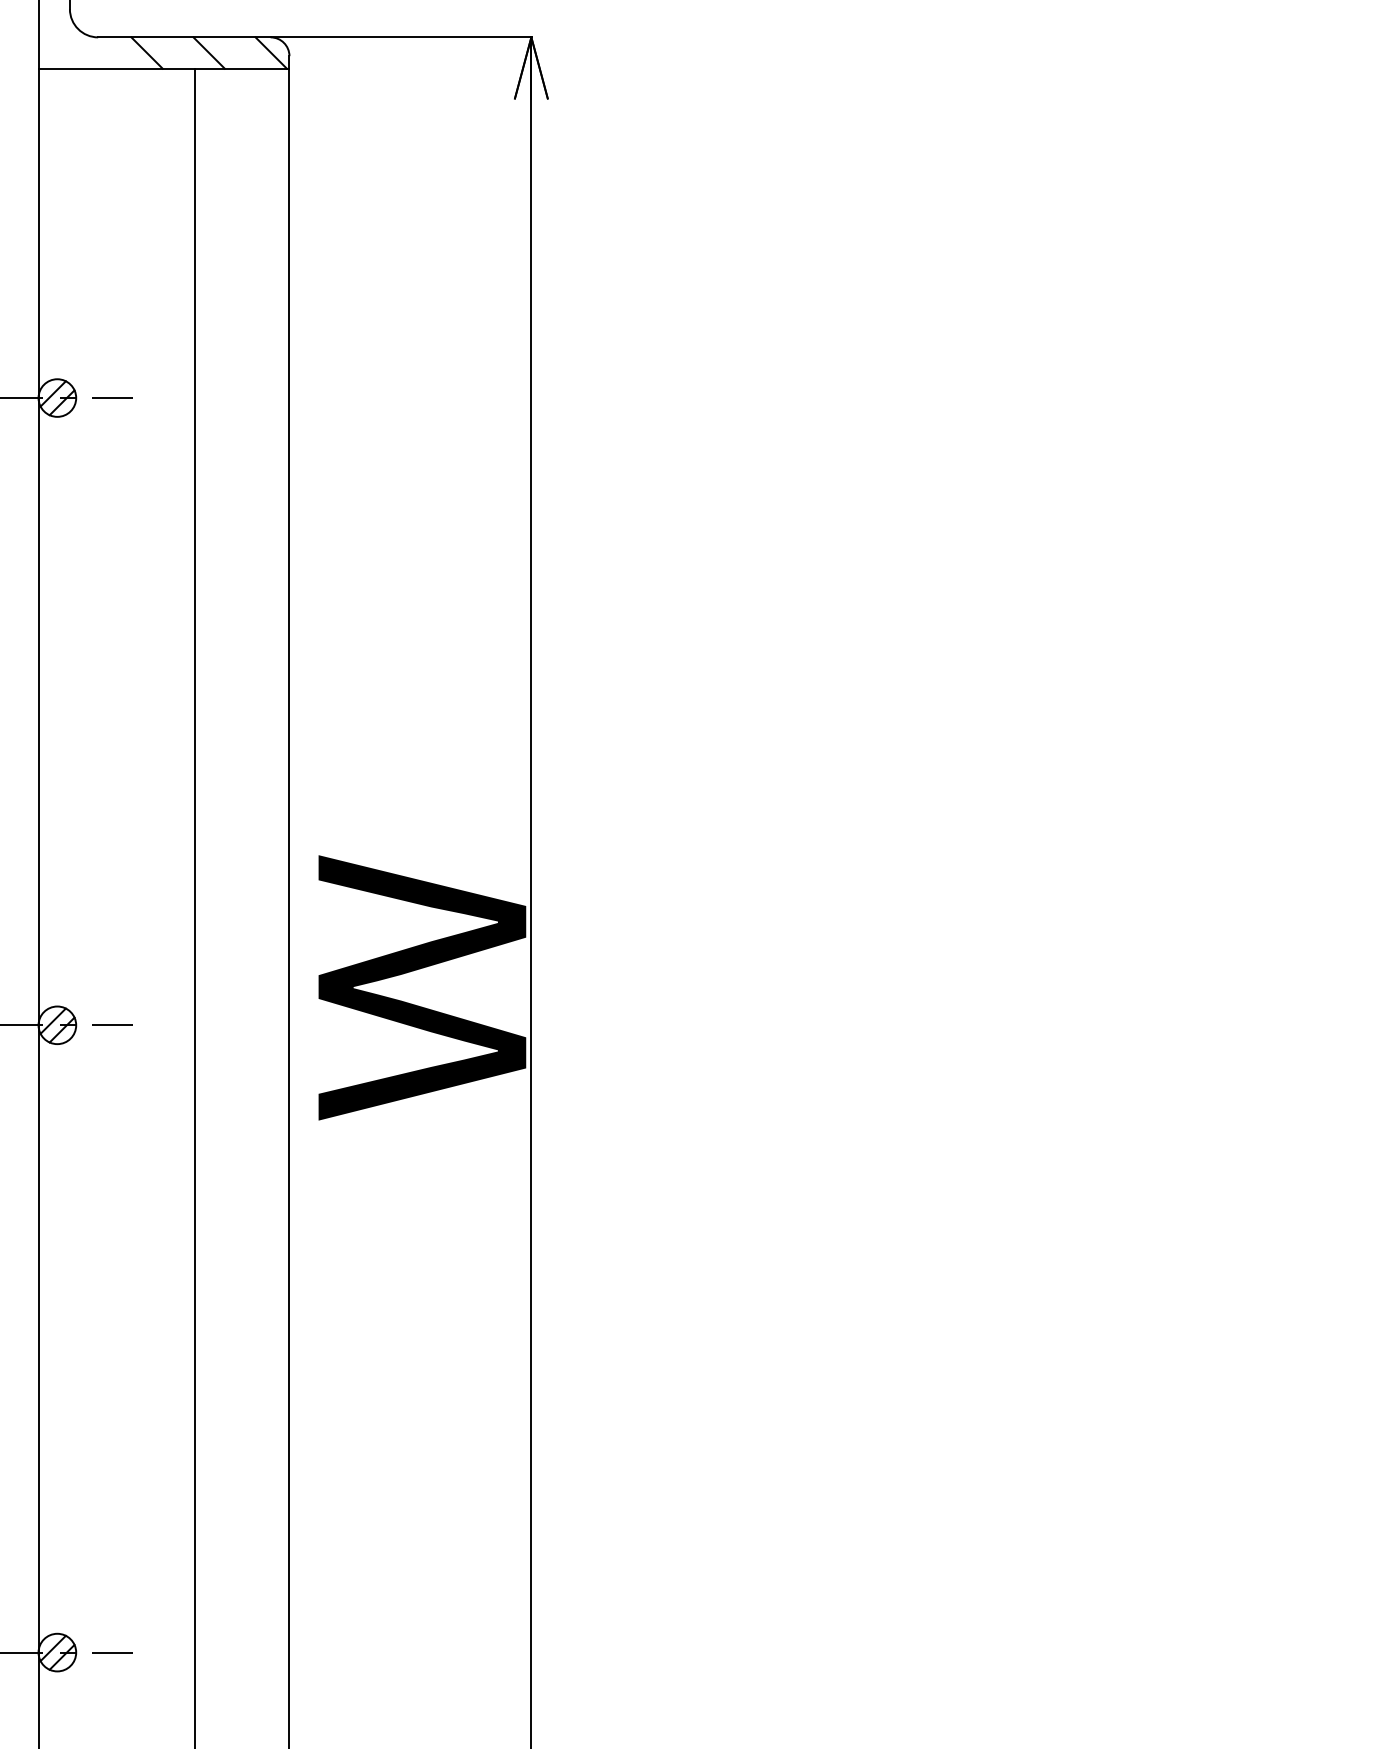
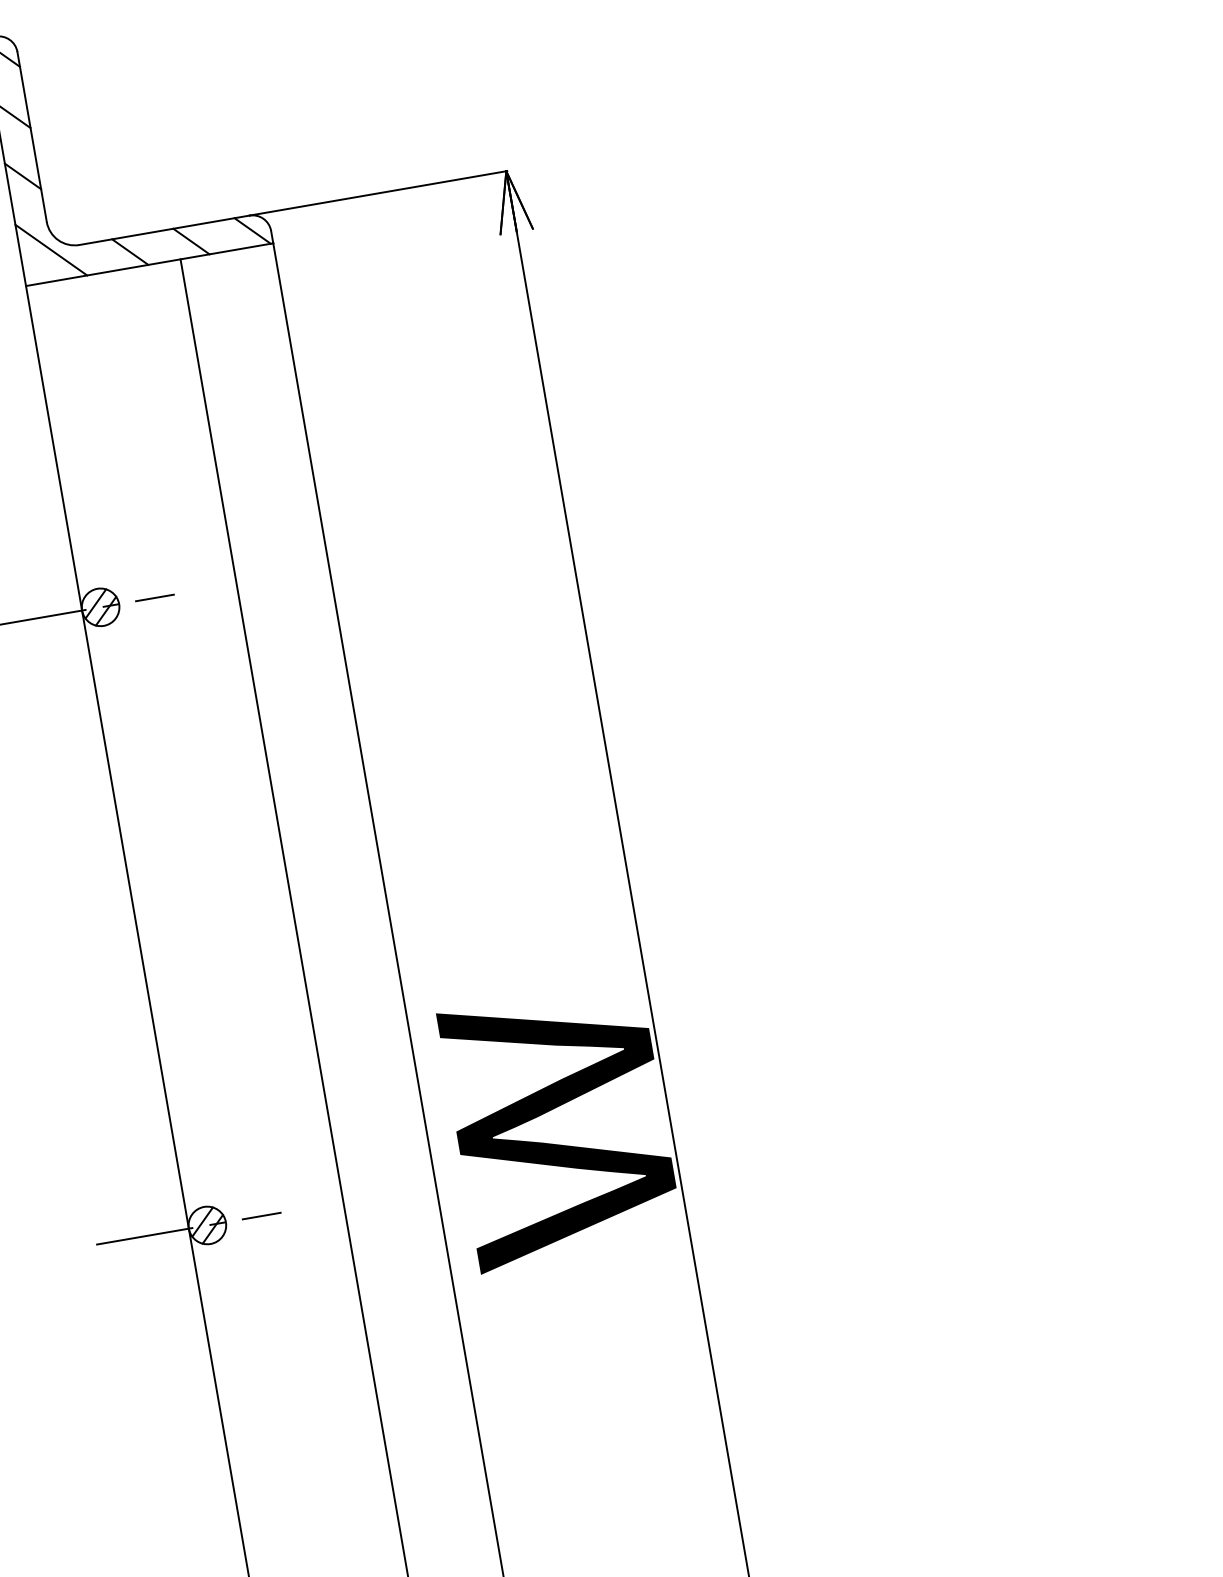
line: (69, 37) -> (51, 249), added

